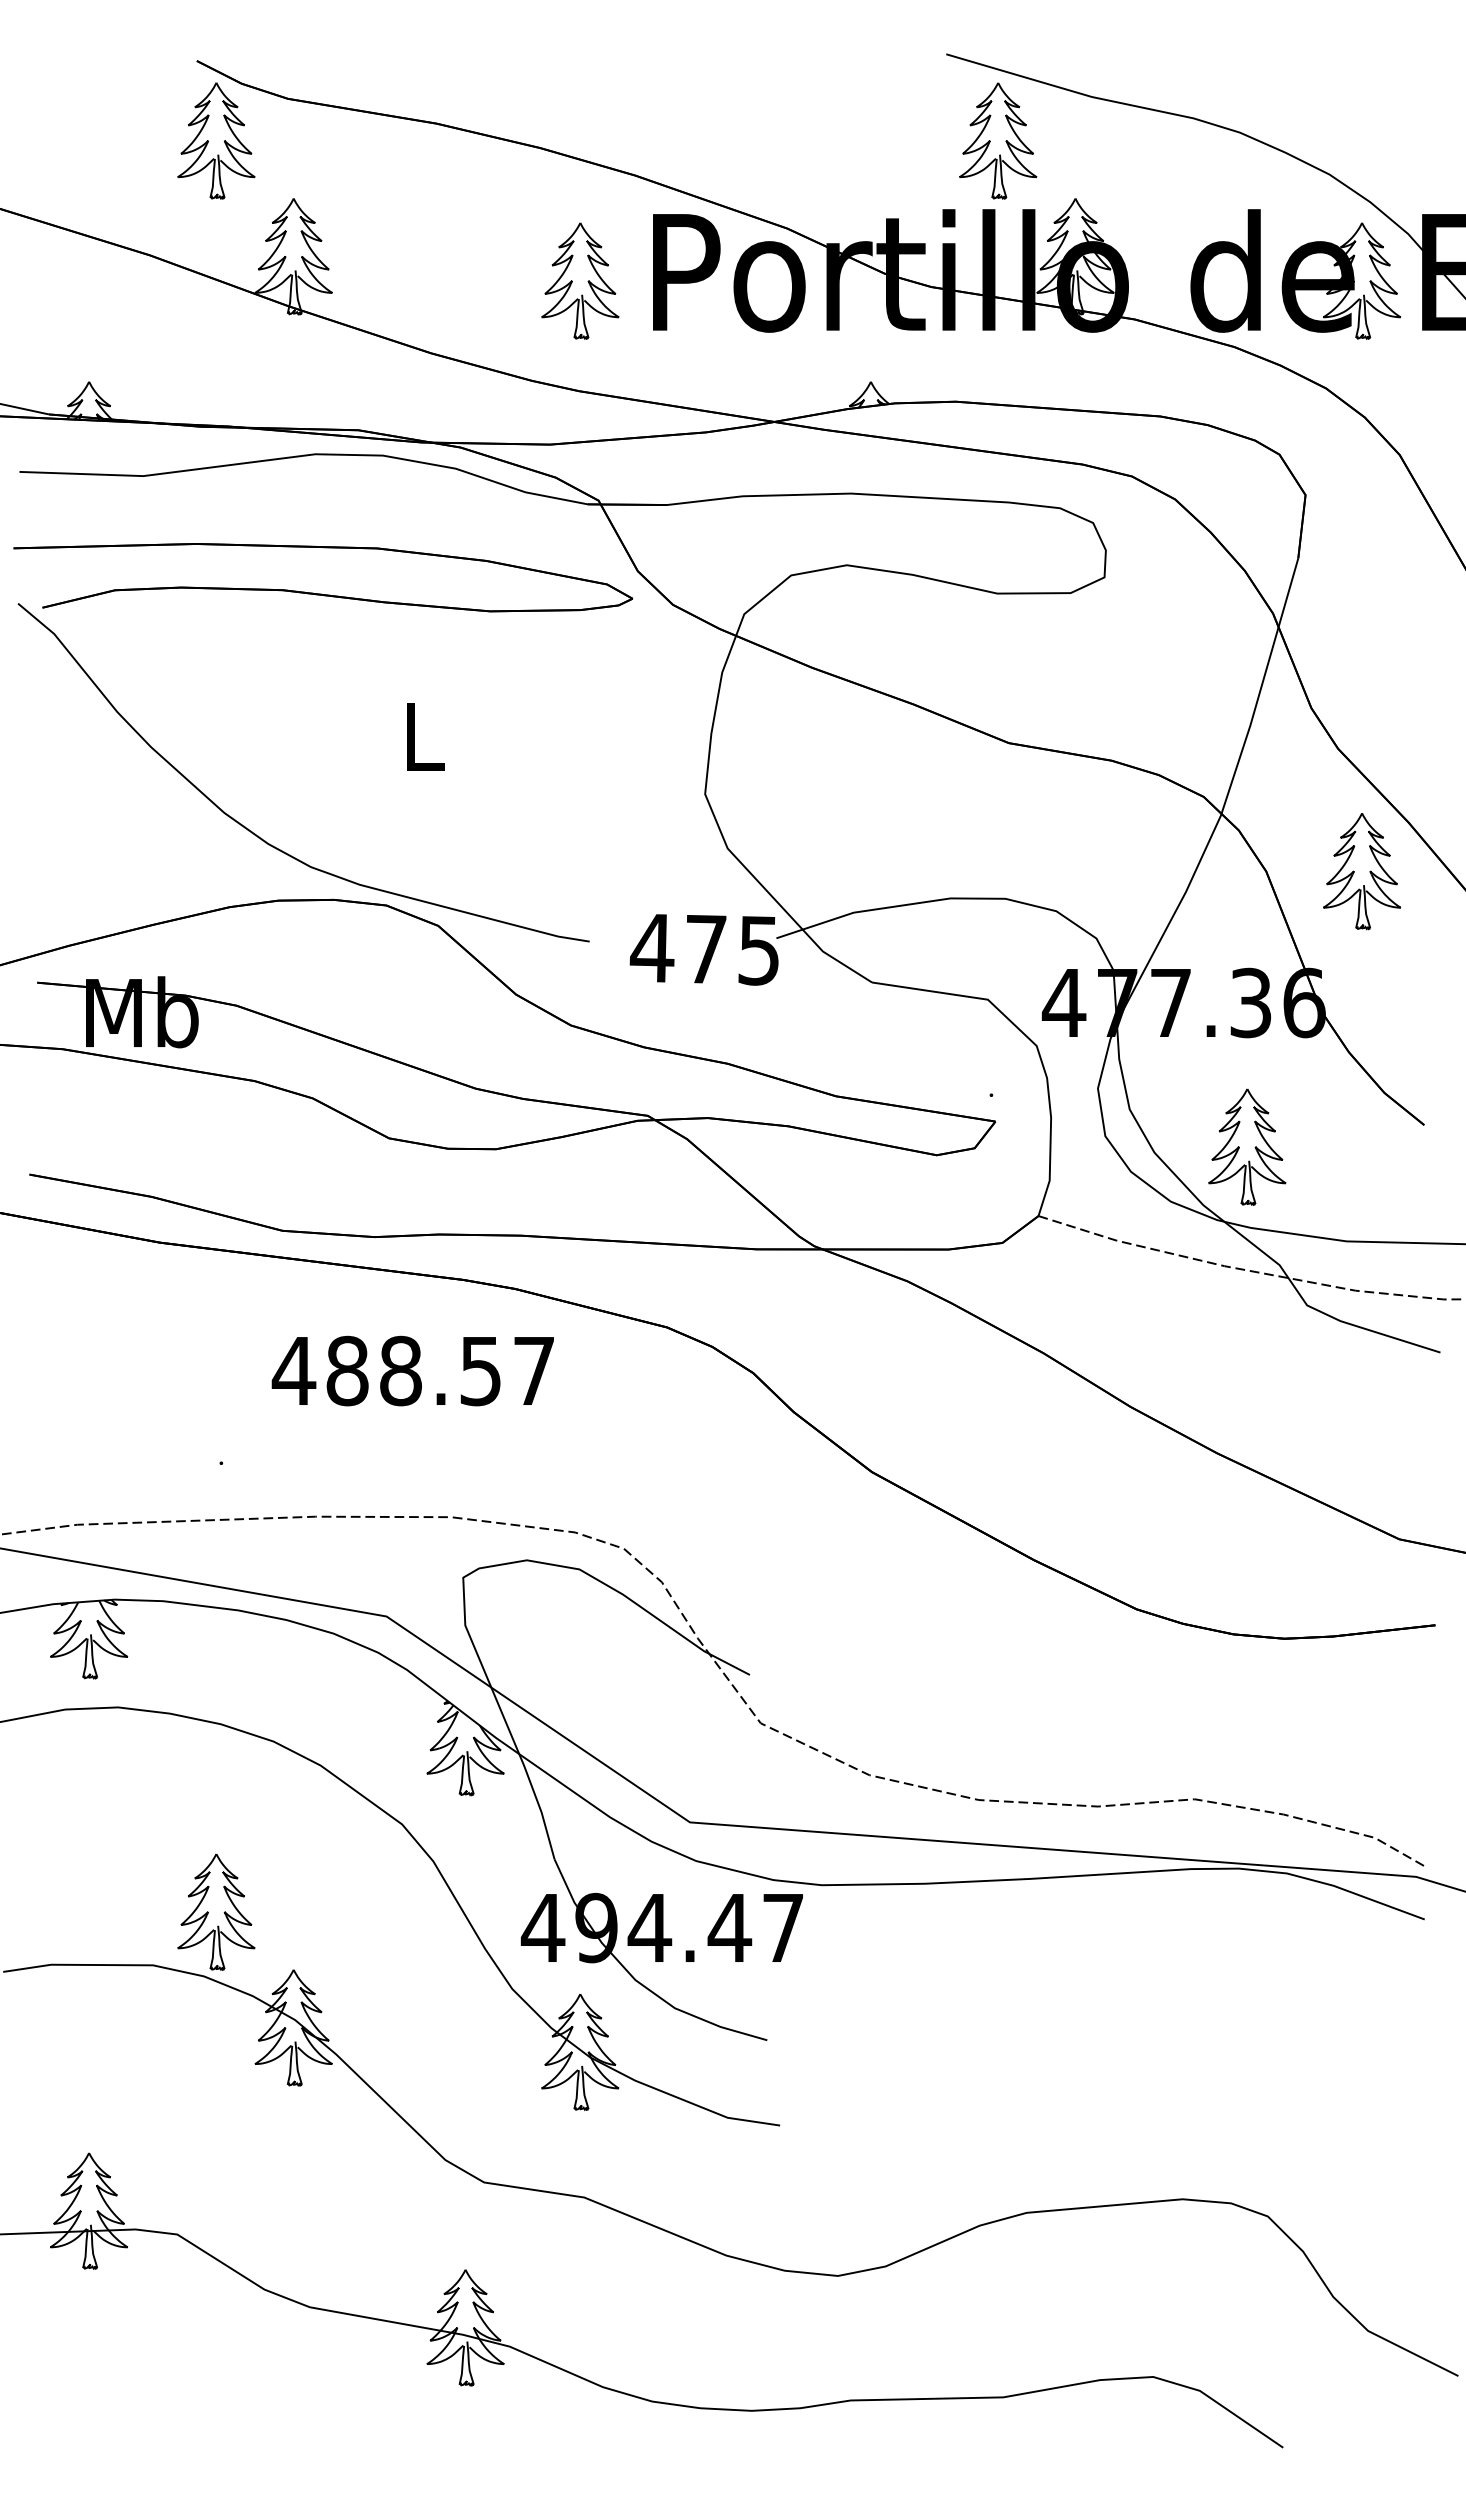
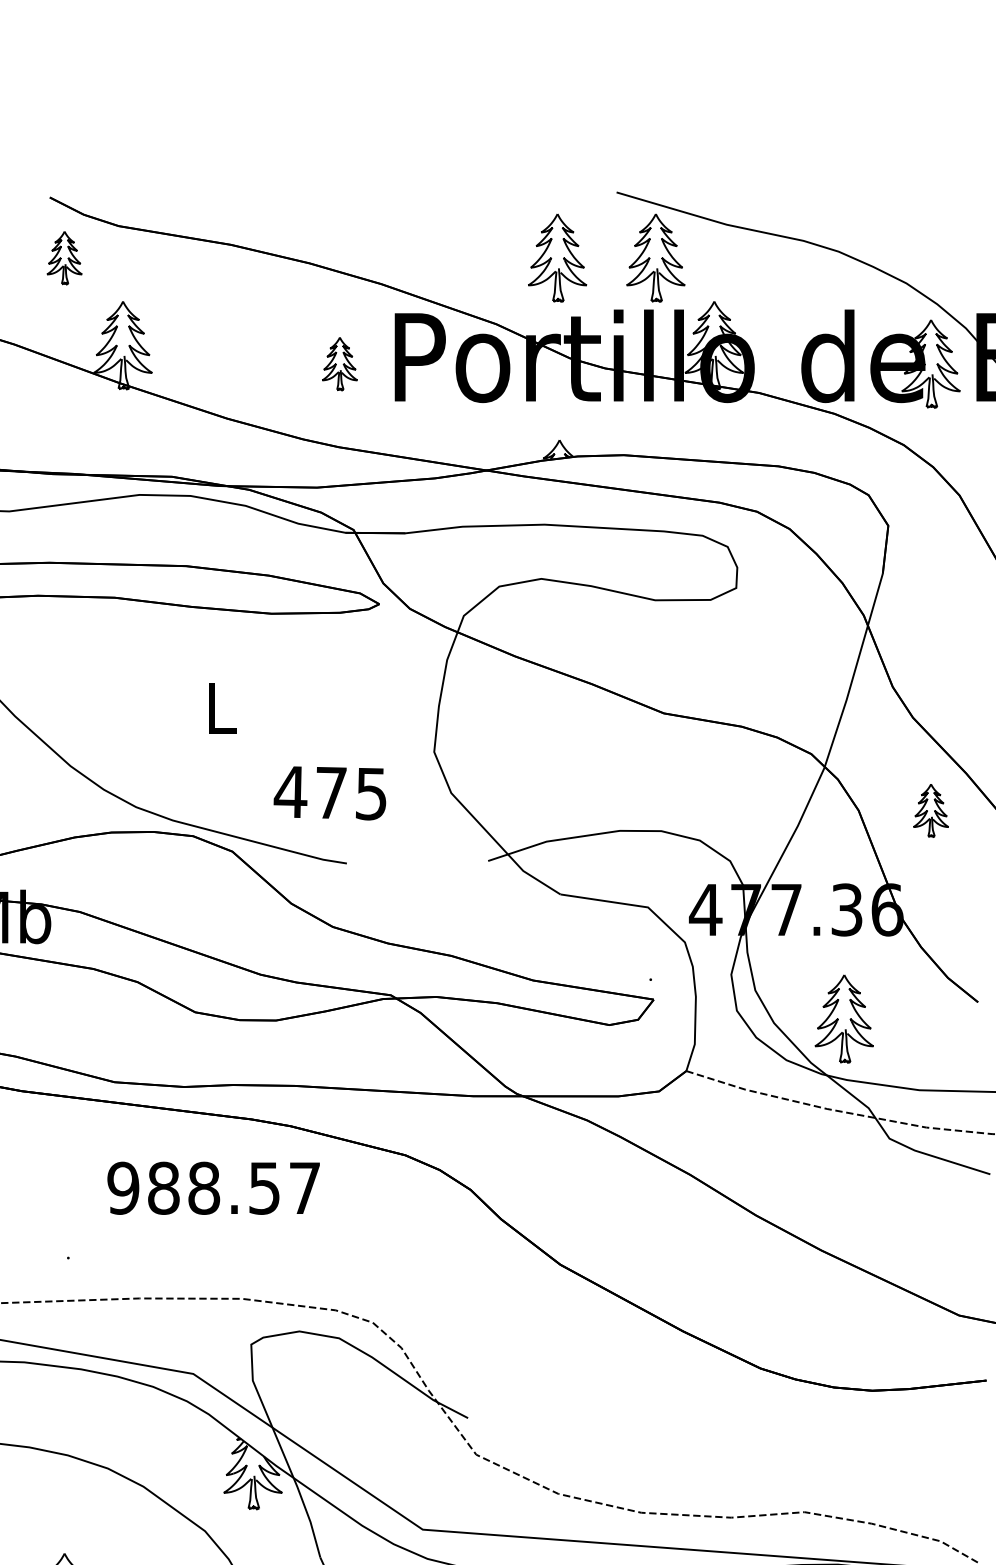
part: (216, 140) -> (64, 257), size x0.6
part: (868, 140) -> (557, 257), added
part: (580, 280) -> (339, 363), size x0.6
part: (1361, 871) -> (930, 810), size x0.6
text: (703, 949) -> (329, 793), moved
text: (293, 1370) -> (122, 1187), 488.57 -> 988.57

